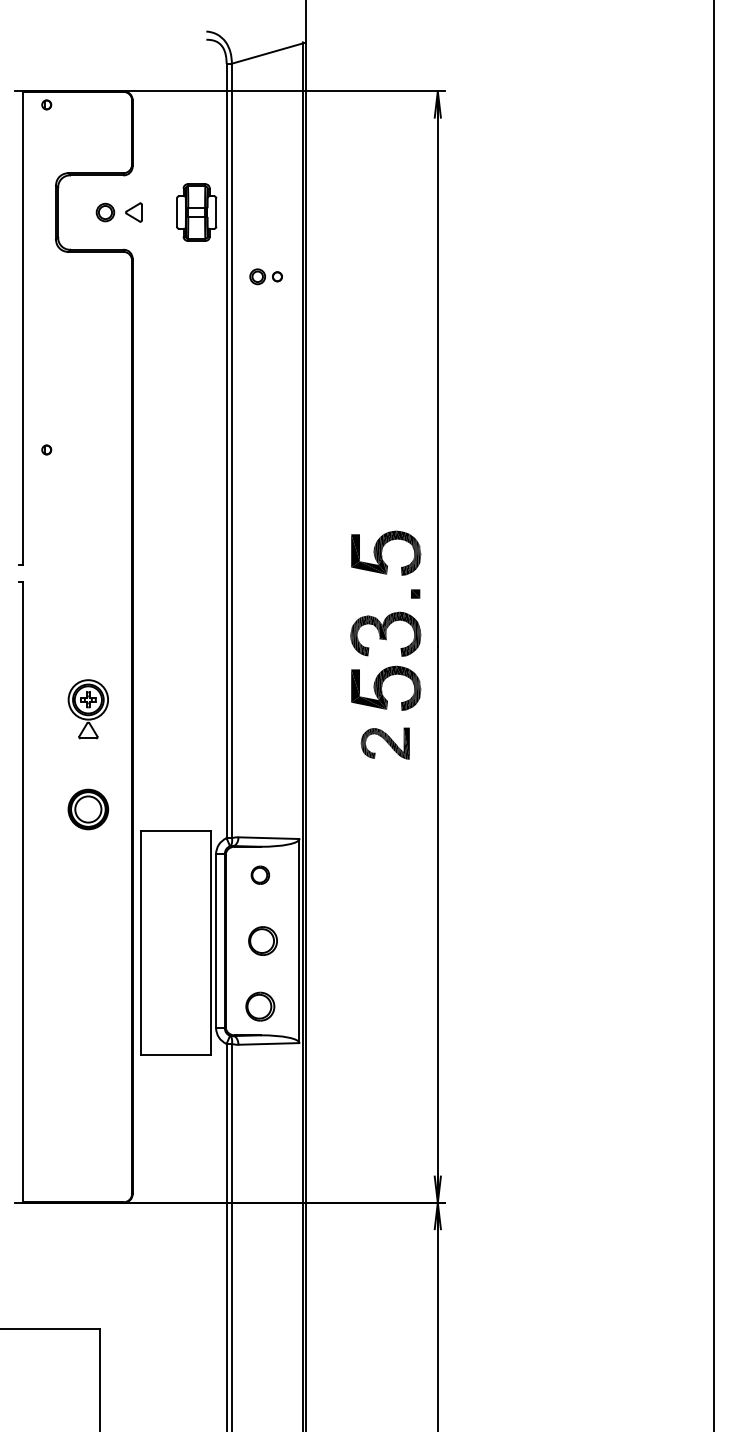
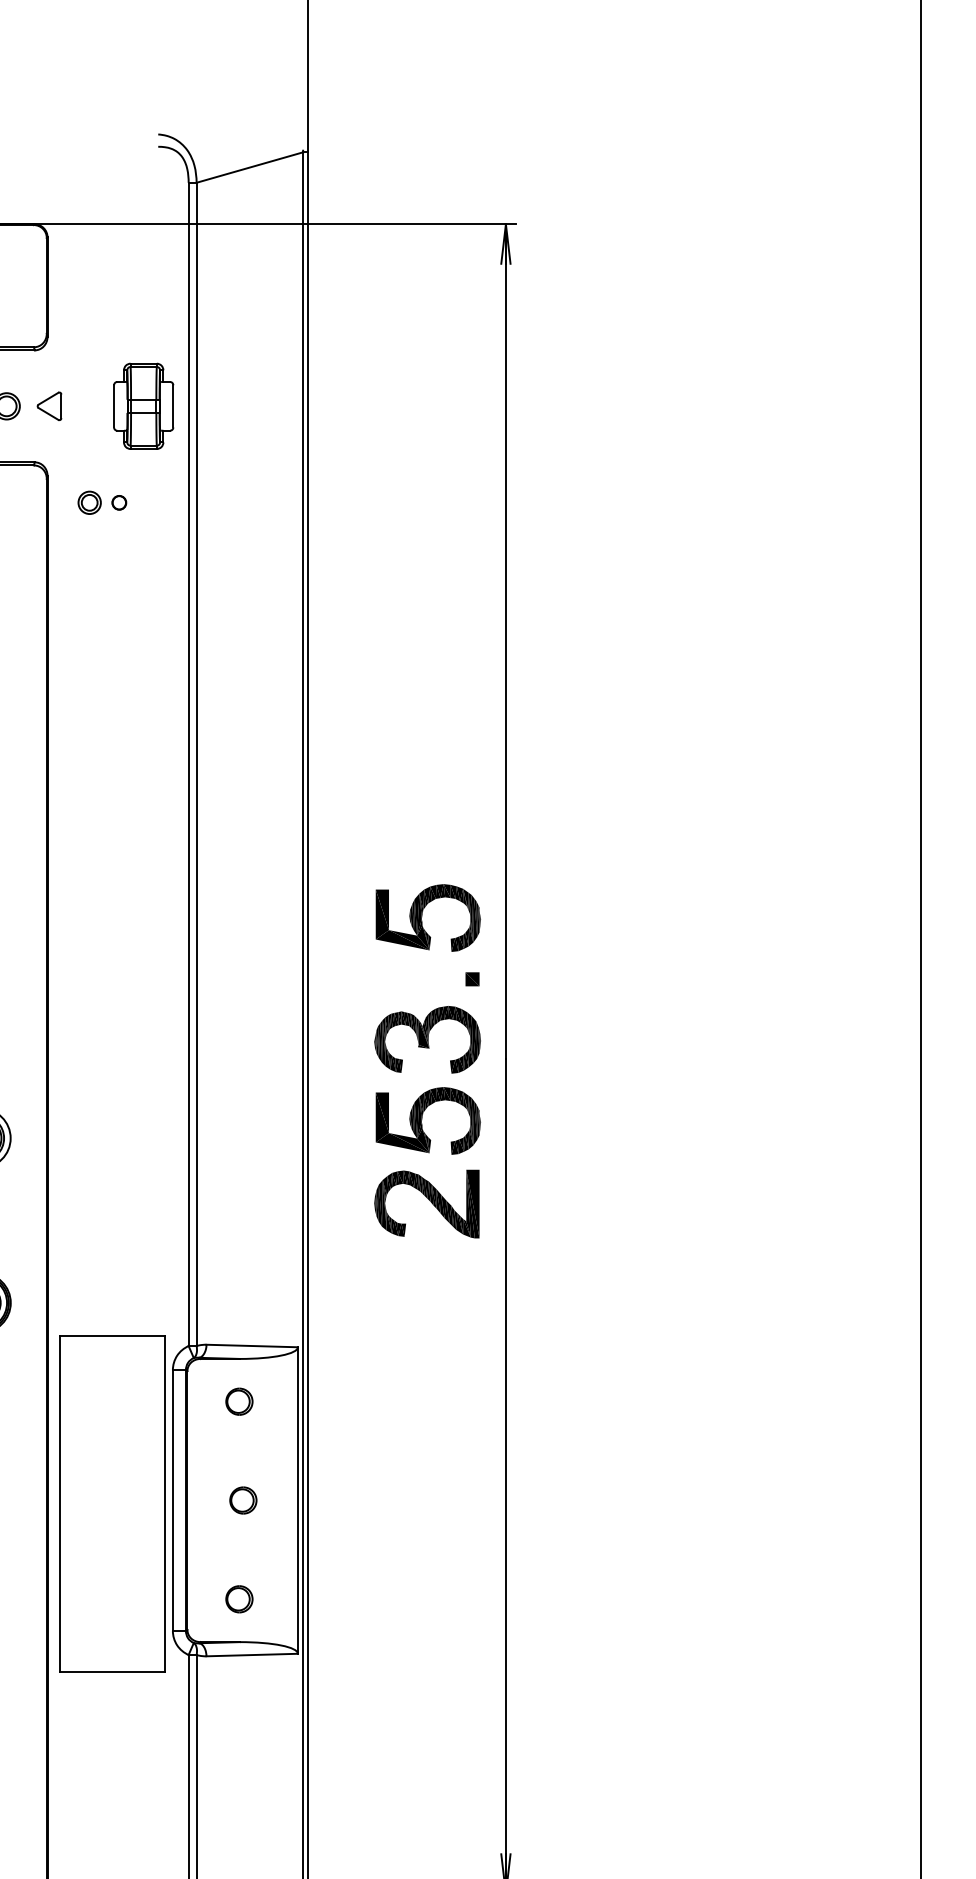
part: (265, 276) -> (101, 502), moved
part: (385, 743) -> (427, 1203), size x1.43
part: (262, 940) -> (242, 1499), size x0.62
part: (260, 1006) -> (239, 1598), size x0.62

